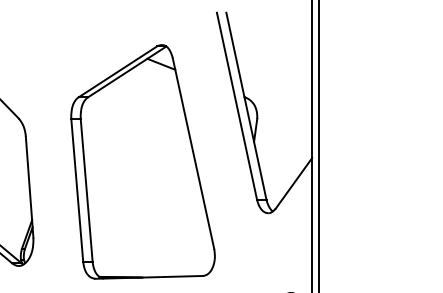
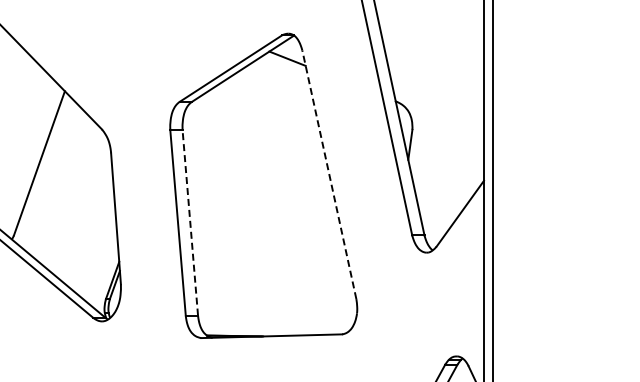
line: (193, 153) -> (329, 174), solid -> dashed
line: (86, 190) -> (190, 222), solid -> dashed

